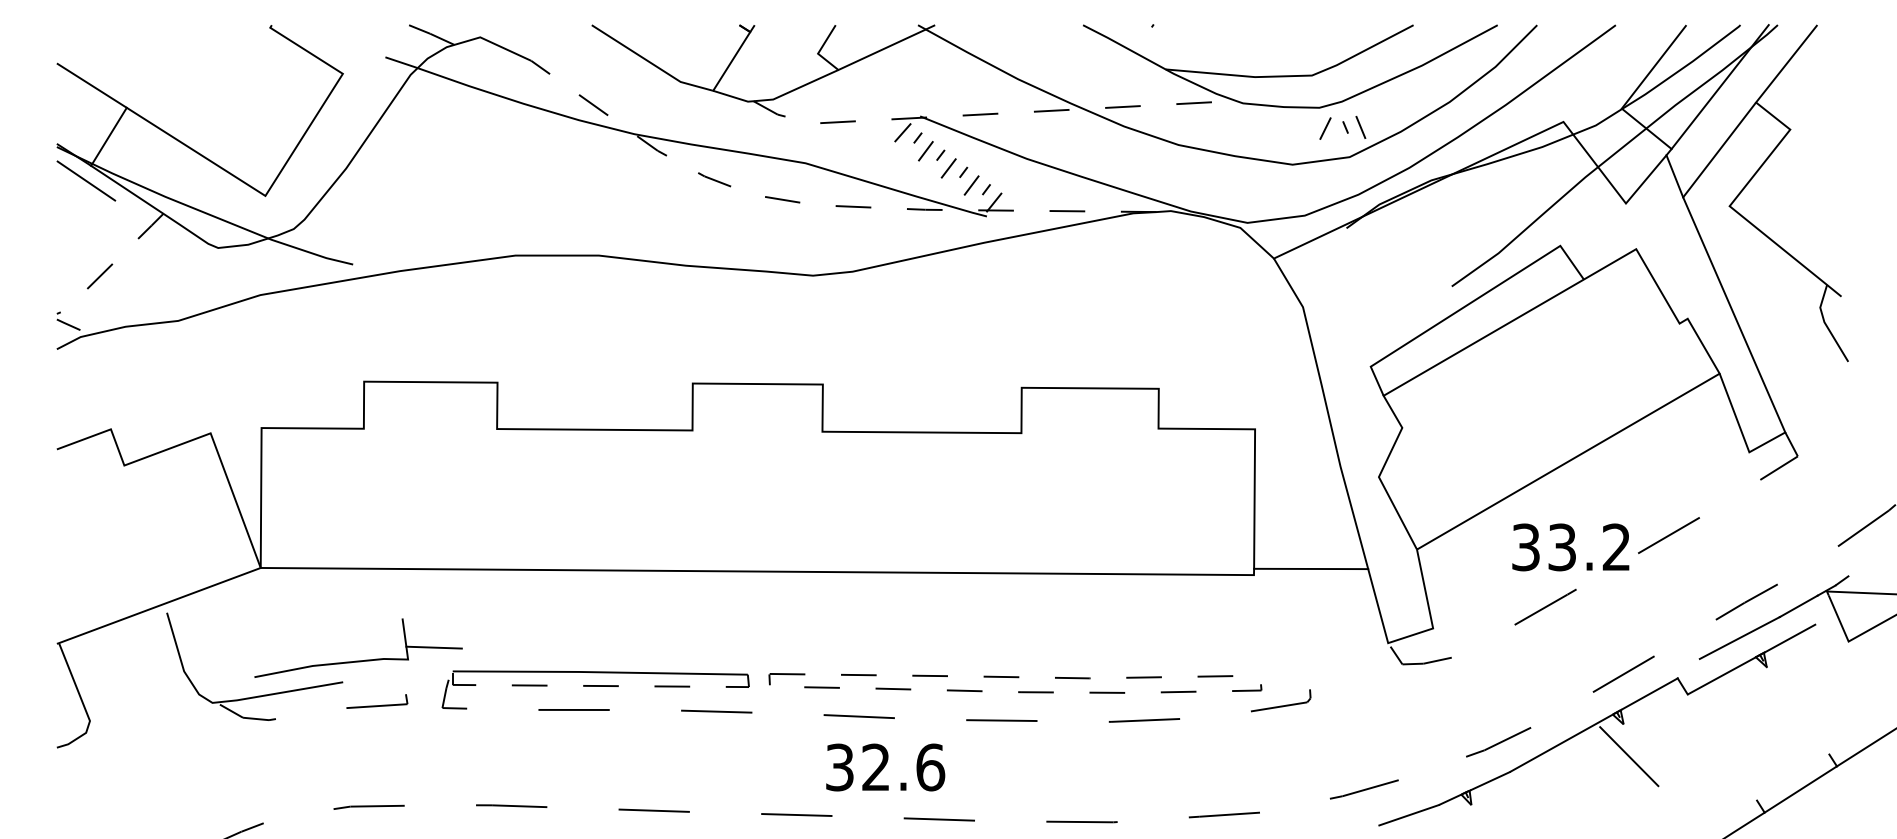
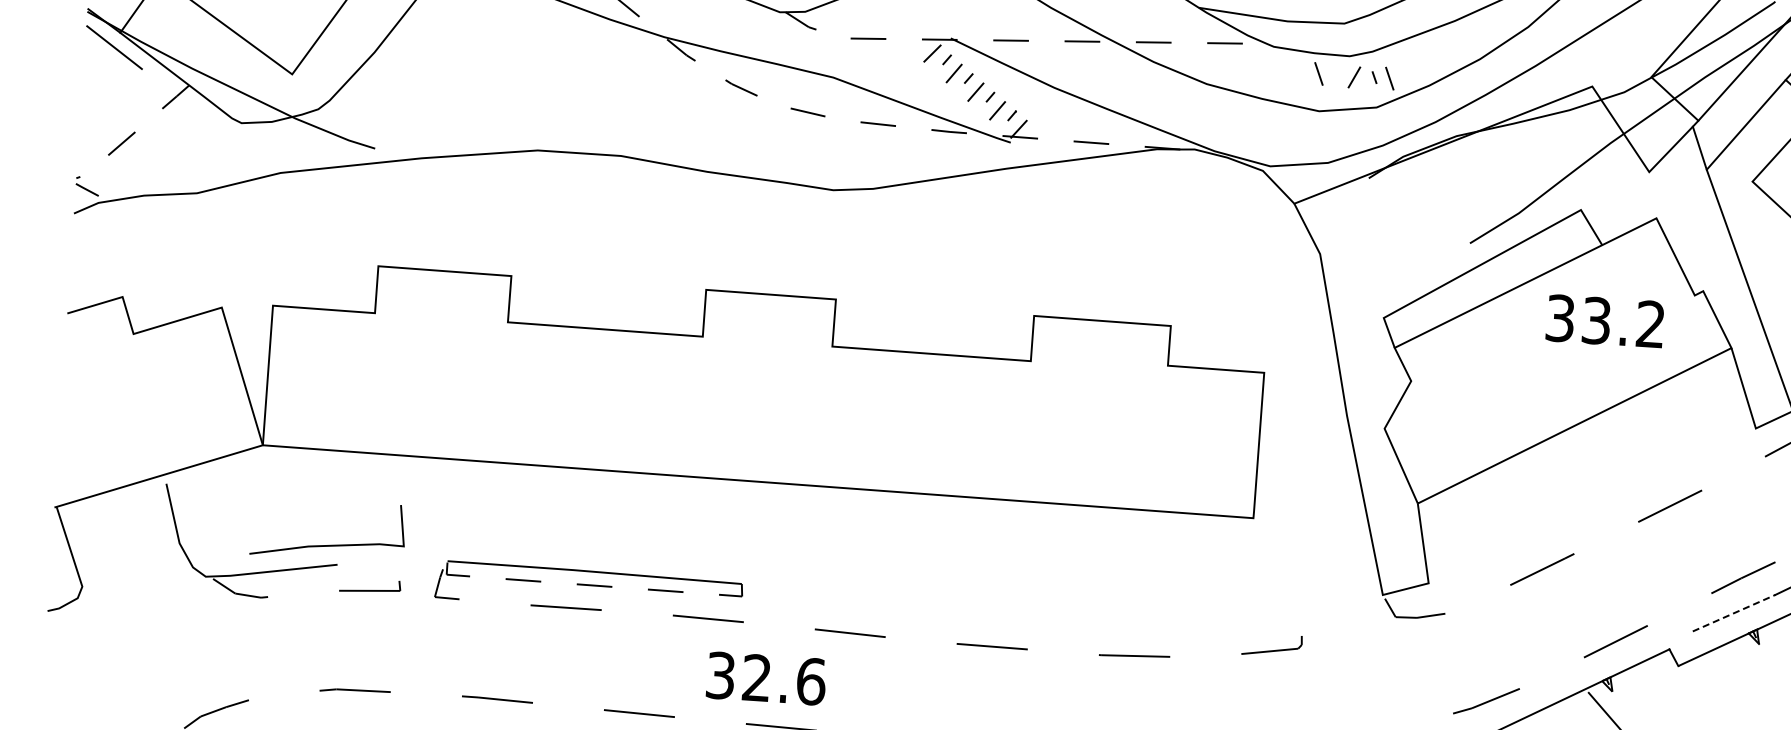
line: (1289, 127) -> (1318, 73), added
text: (1570, 547) -> (1604, 321), moved
line: (1311, 568) -> (1311, 515), removed
line: (1740, 637) -> (1734, 612), solid -> dashed
line: (433, 647) -> (429, 536), removed
curve: (1015, 678) -> (1008, 605), removed
text: (885, 767) -> (766, 678), moved

